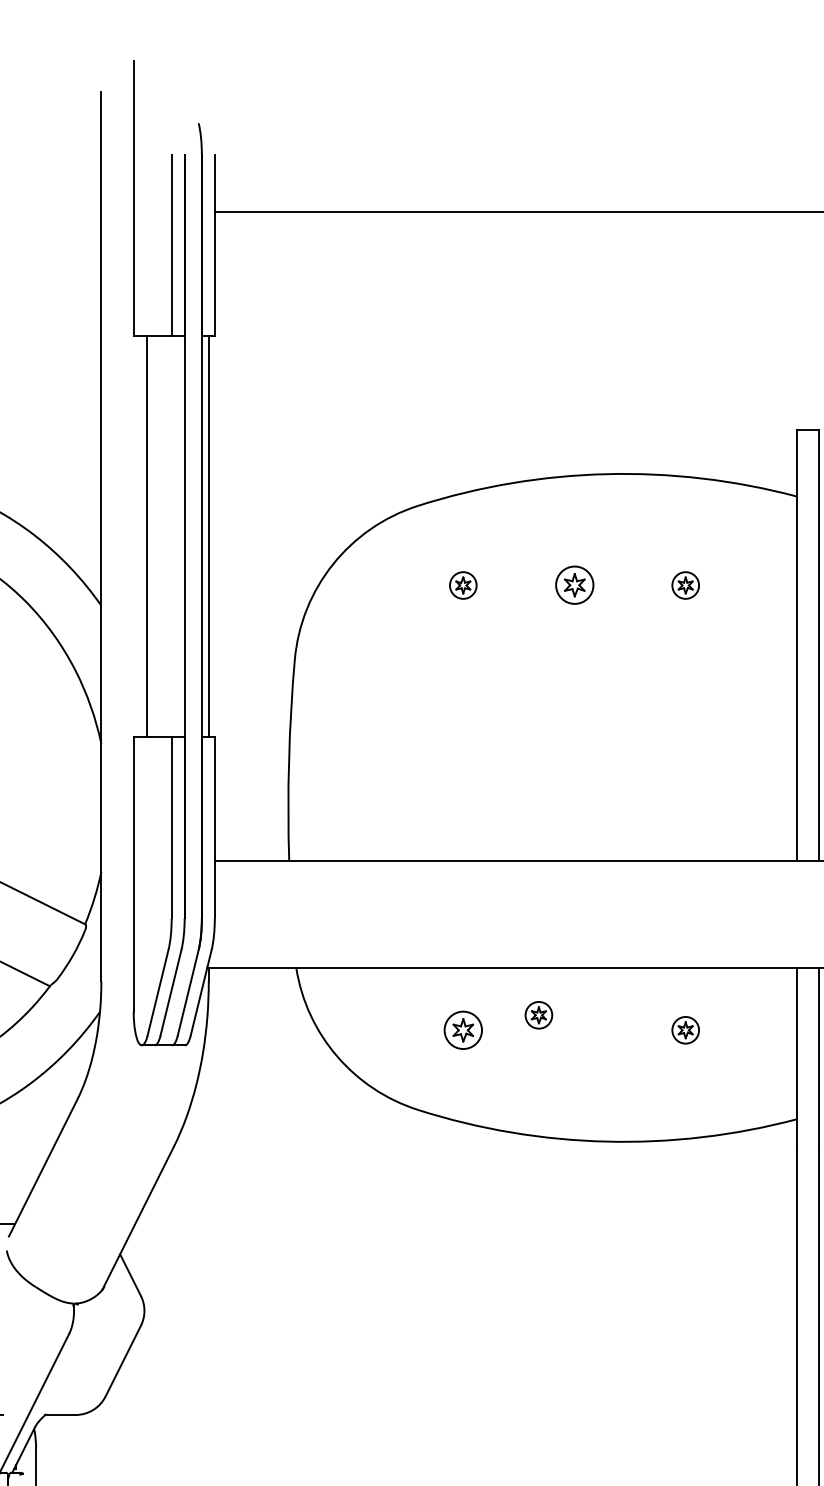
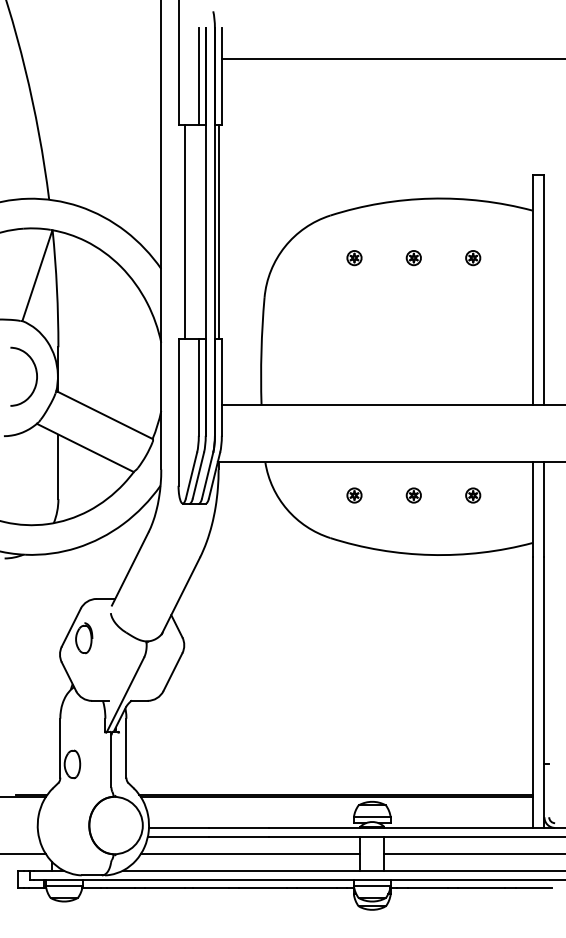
part: (573, 586) -> (413, 258), size x0.71
part: (538, 1015) -> (413, 495), moved
part: (463, 1030) -> (354, 495), size x0.71

